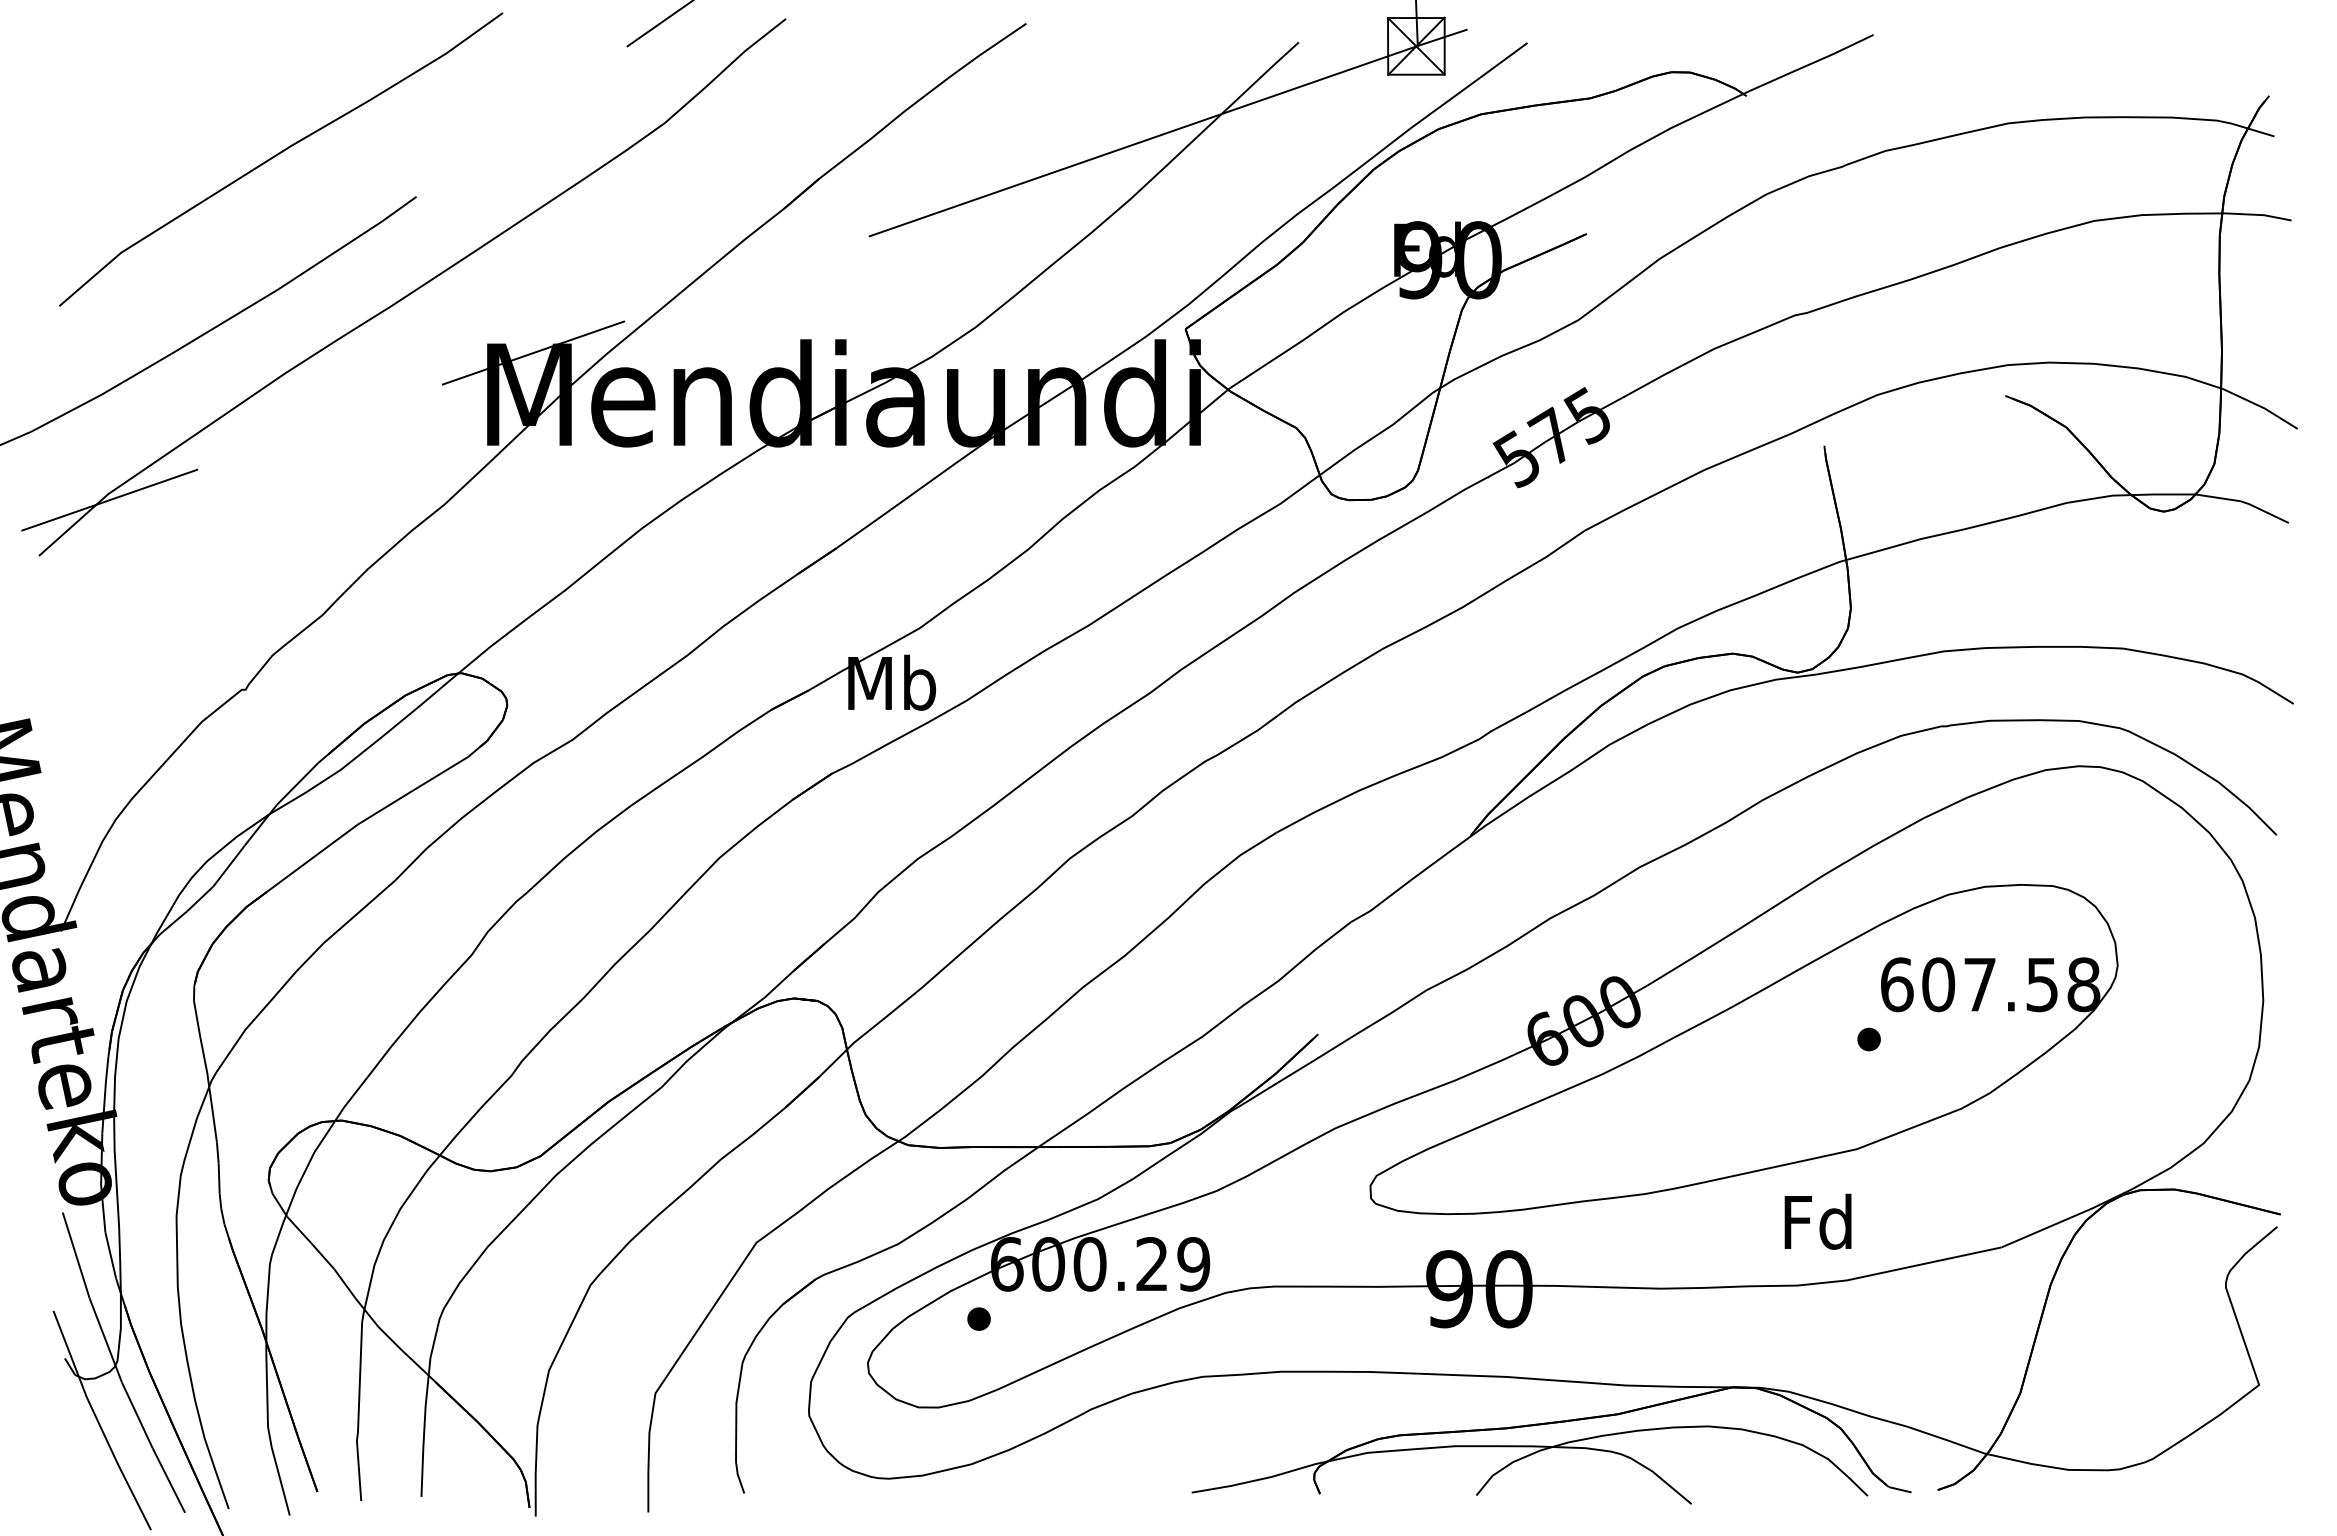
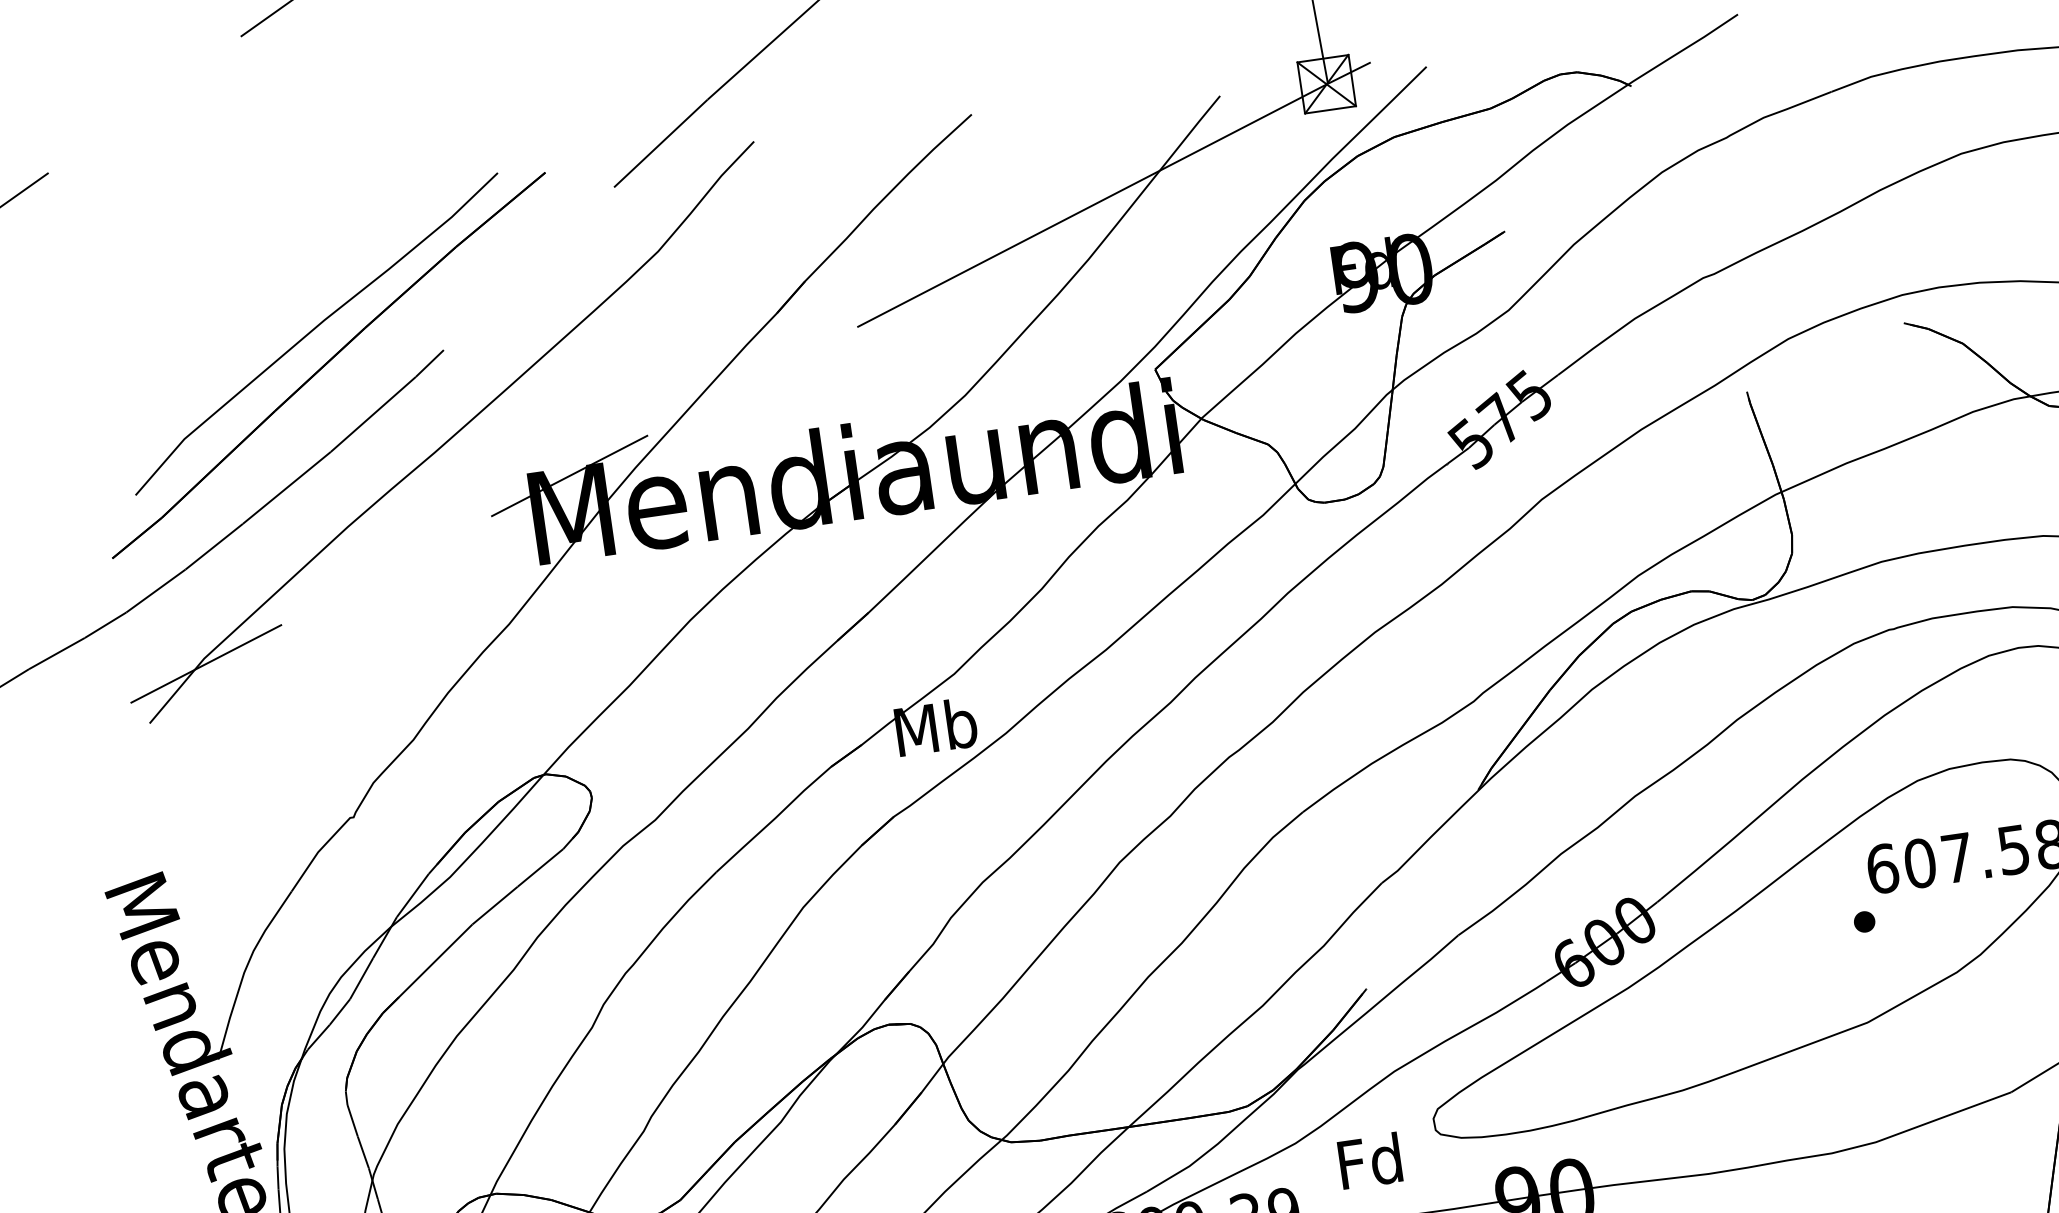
part: (289, 195) -> (328, 365), added
text: (1817, 1221) -> (1369, 1160), moved

